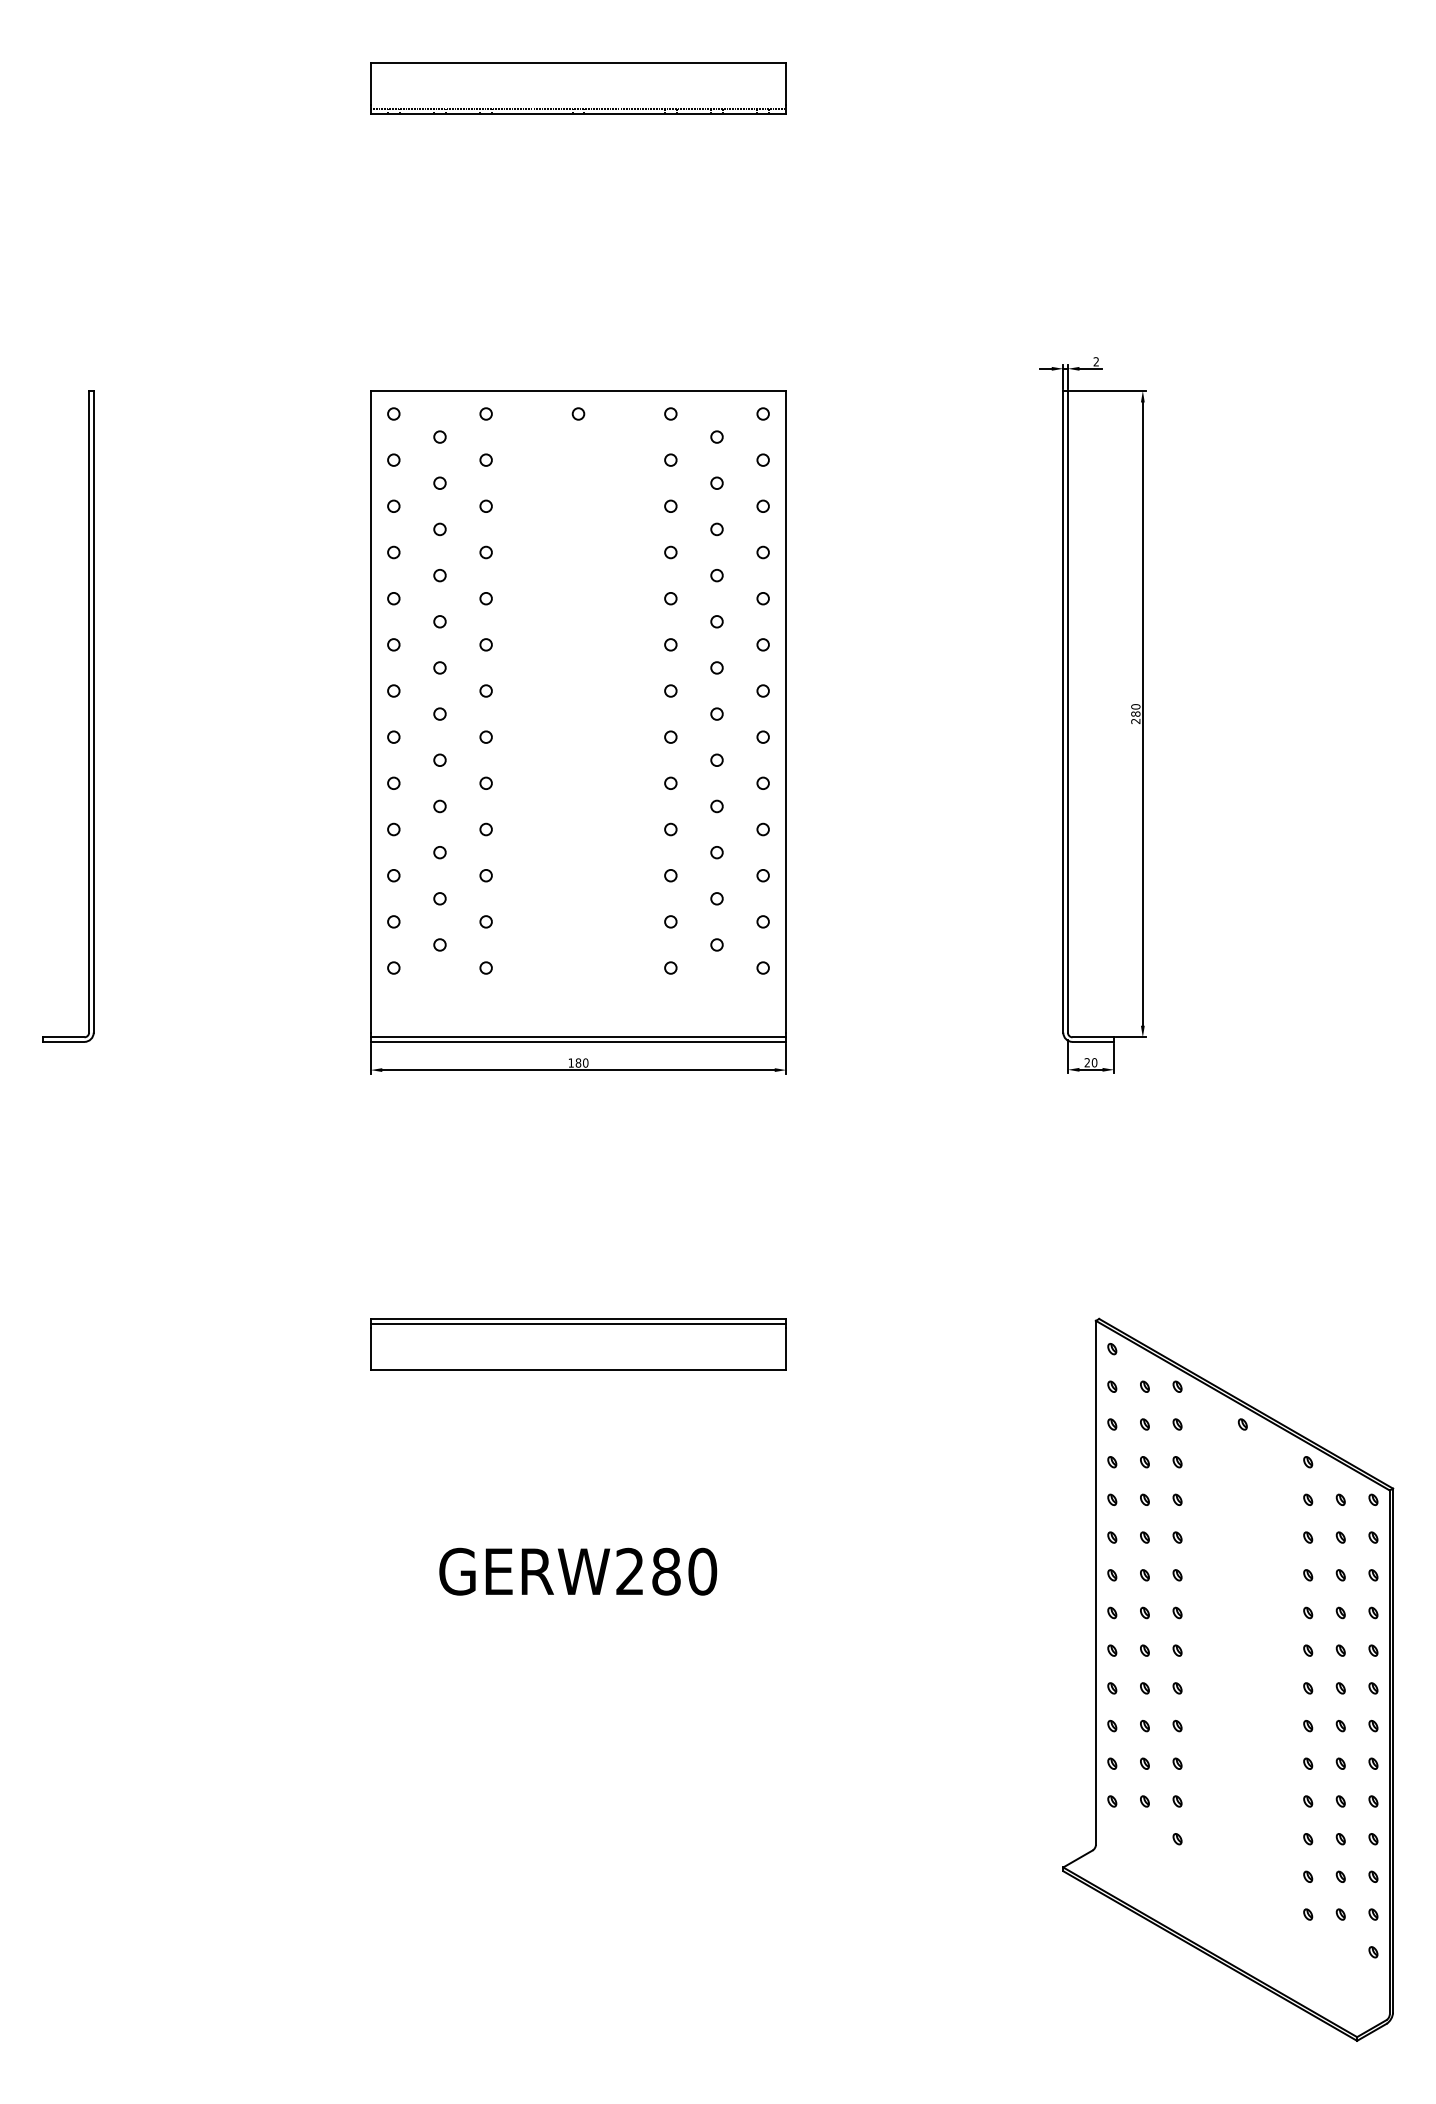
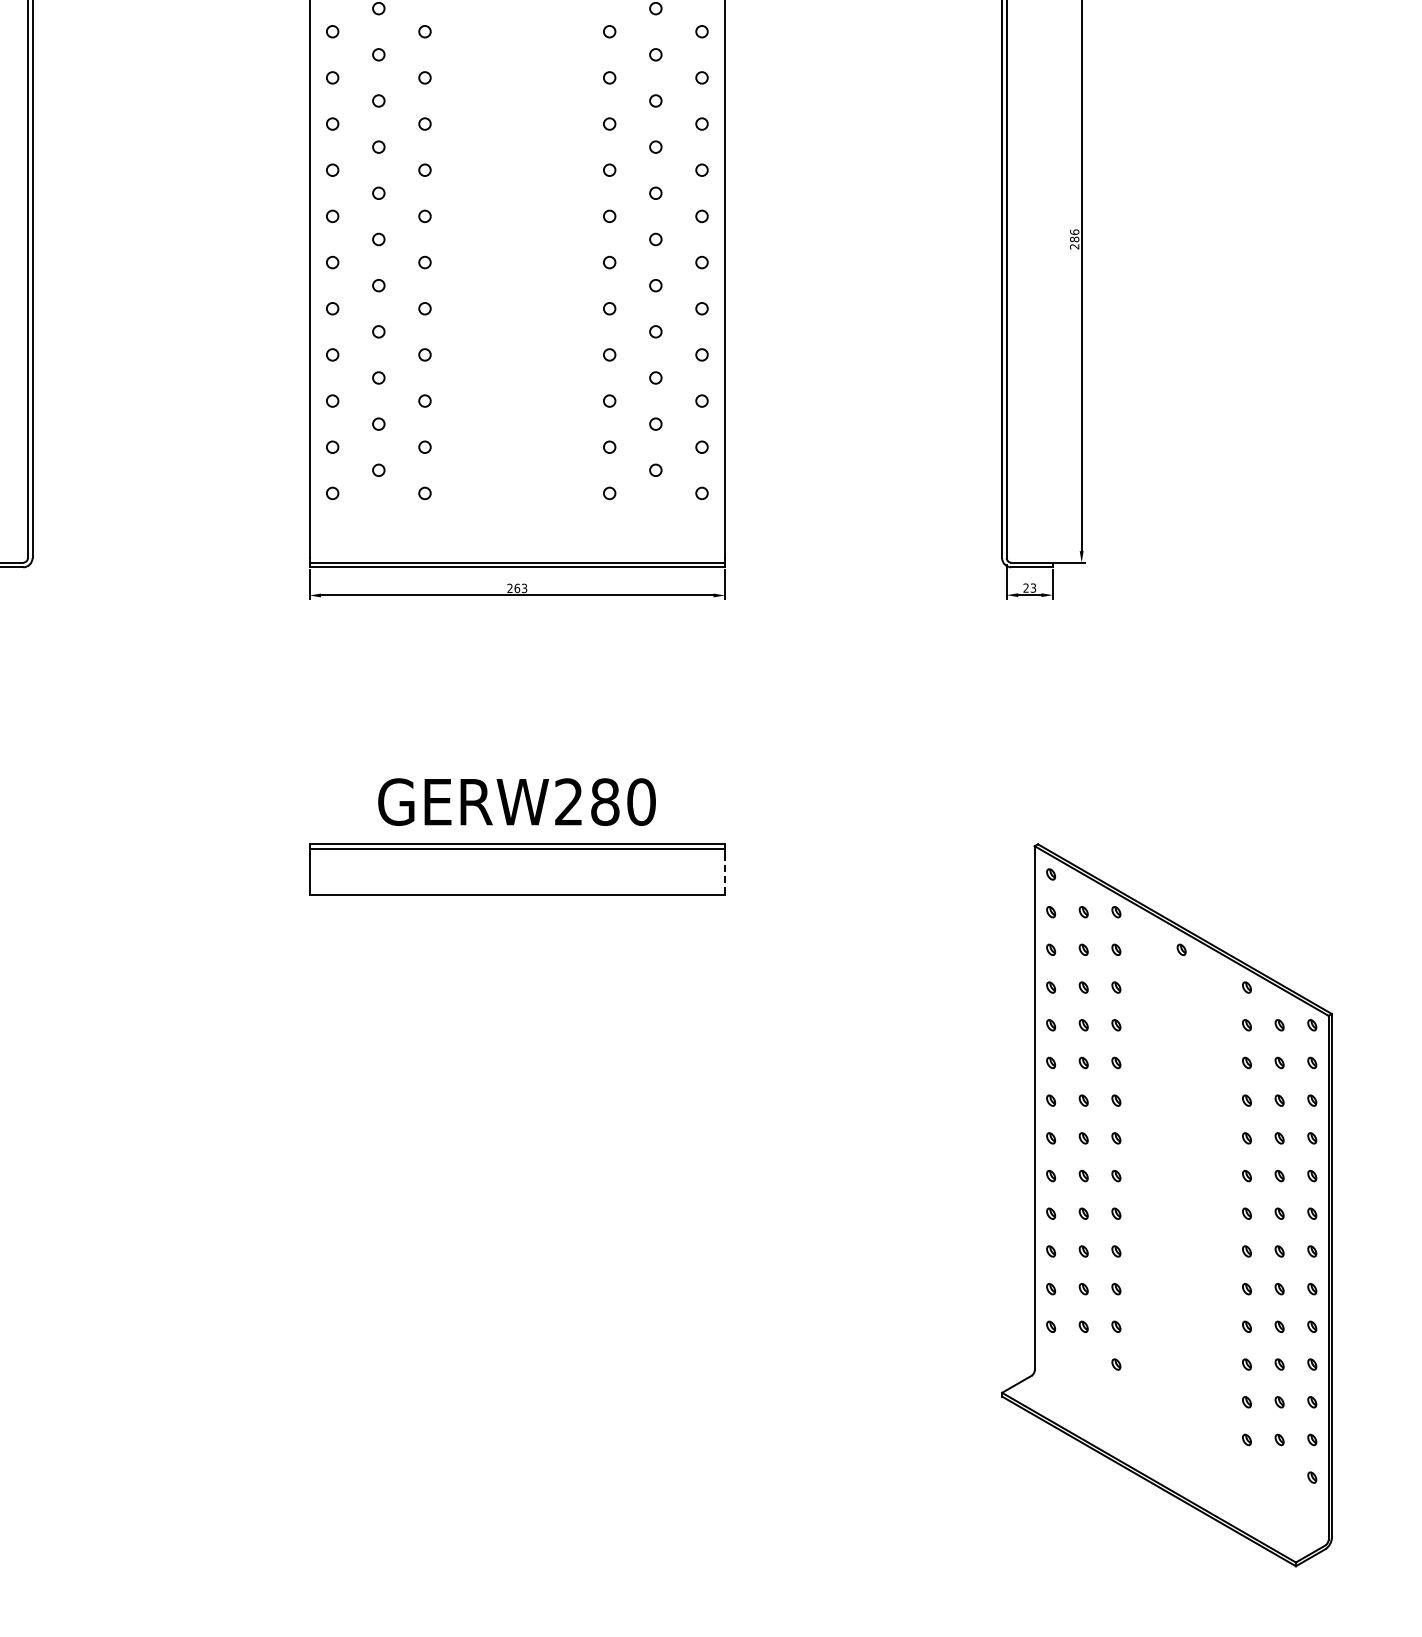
text: (1135, 706) -> (1074, 231), 280 -> 286
text: (578, 1062) -> (517, 587), 180 -> 263
text: (1094, 1062) -> (1033, 587), 20 -> 23
line: (786, 1348) -> (725, 873), solid -> dashed
text: (578, 1571) -> (517, 801), moved

